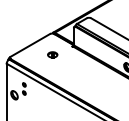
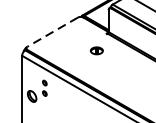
line: (30, 45) -> (52, 32), solid -> dashed
part: (52, 54) -> (96, 50), moved

